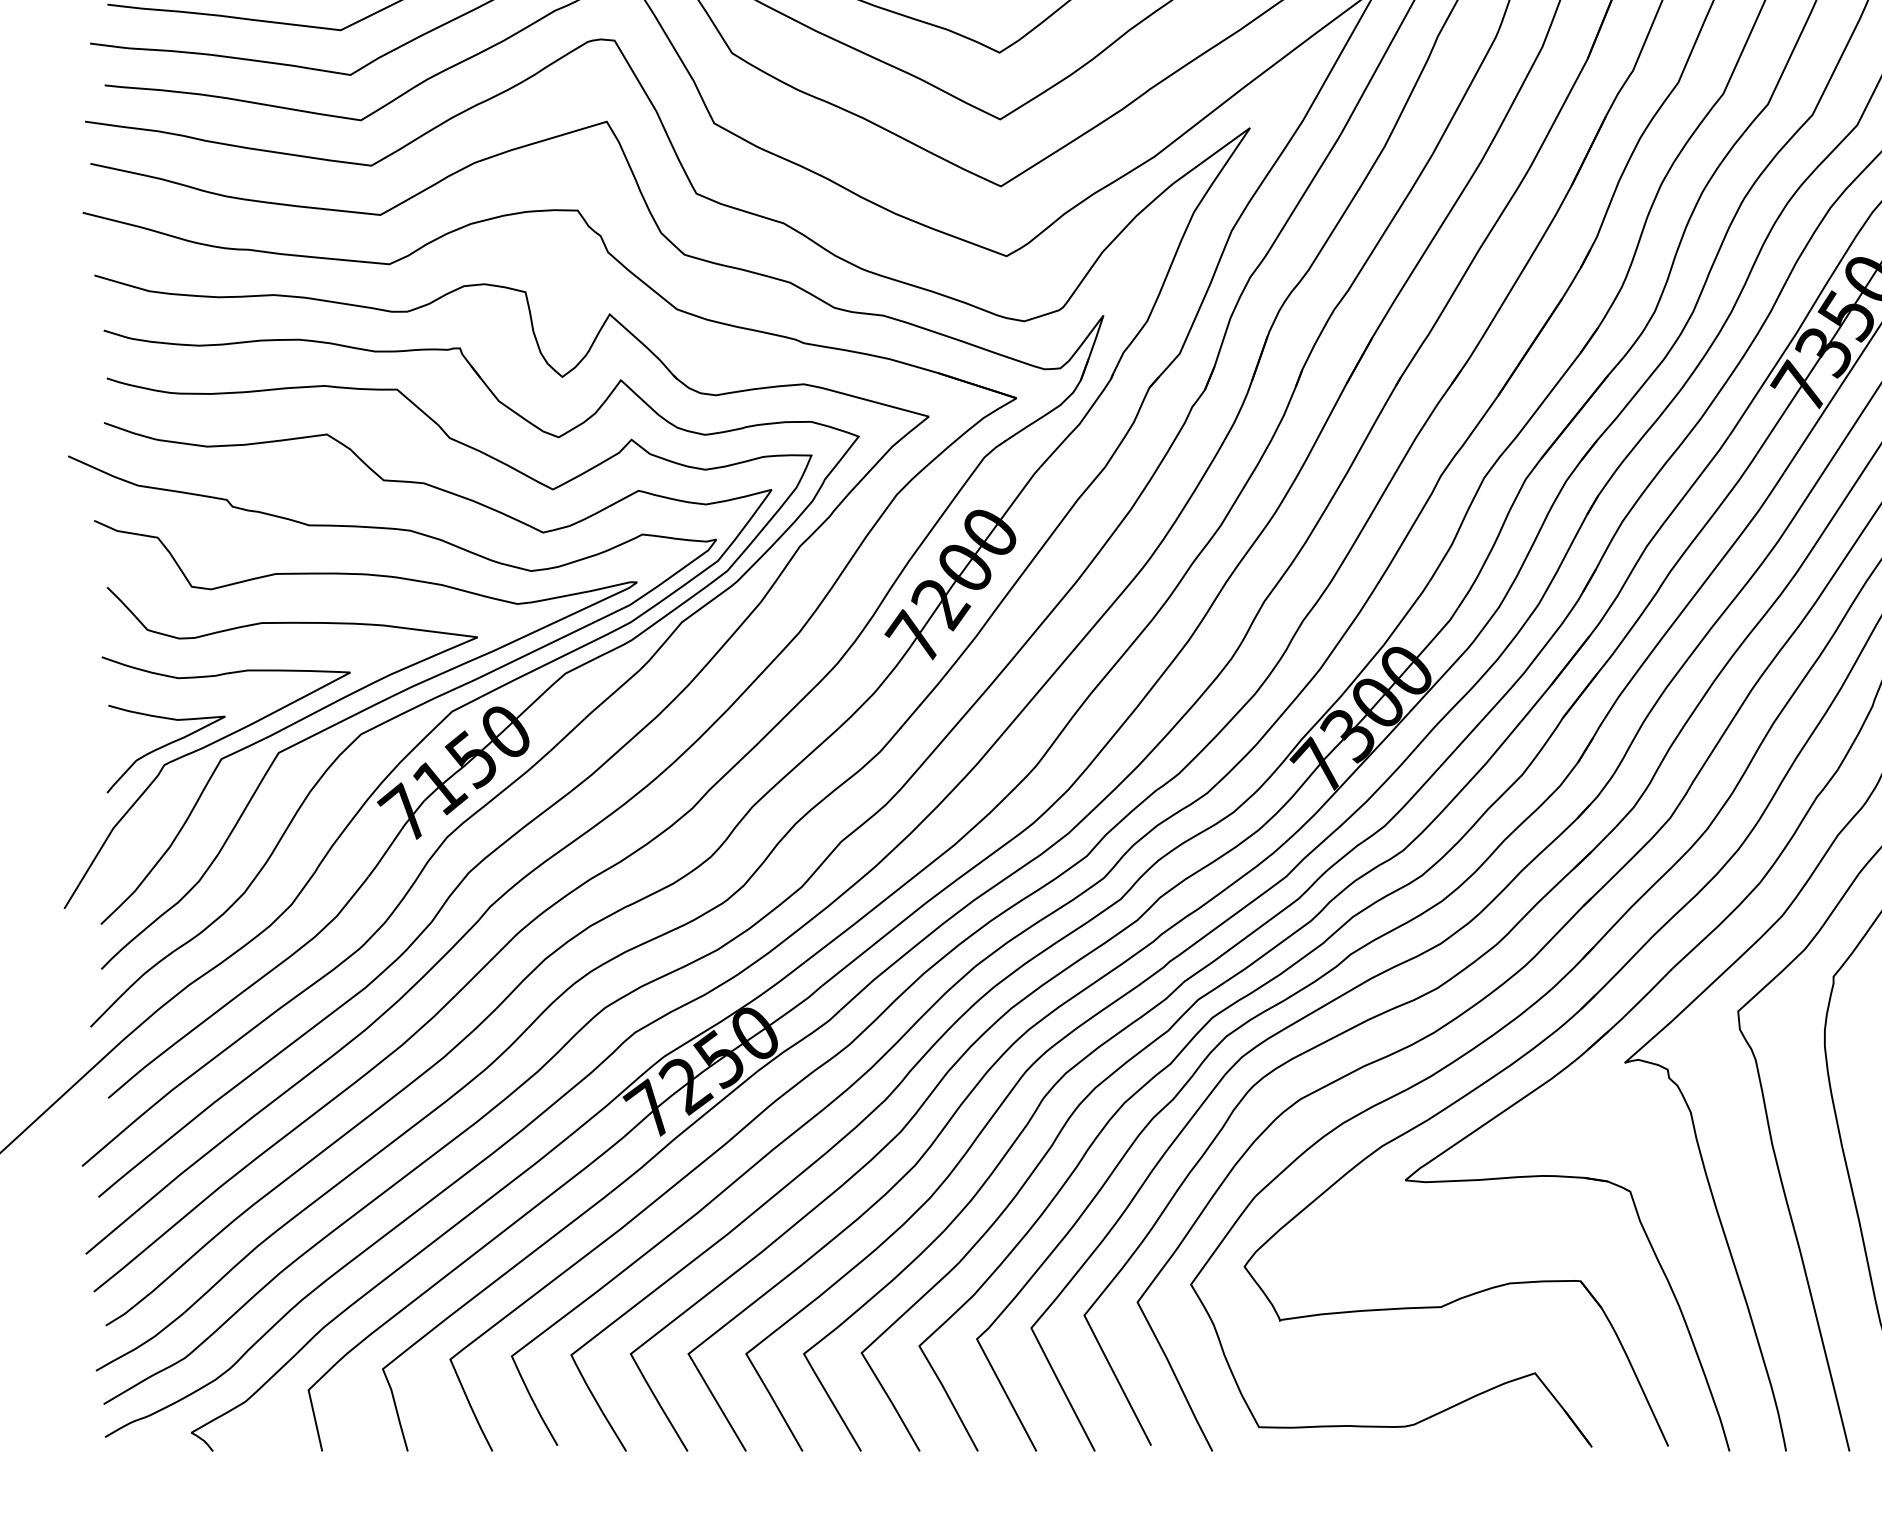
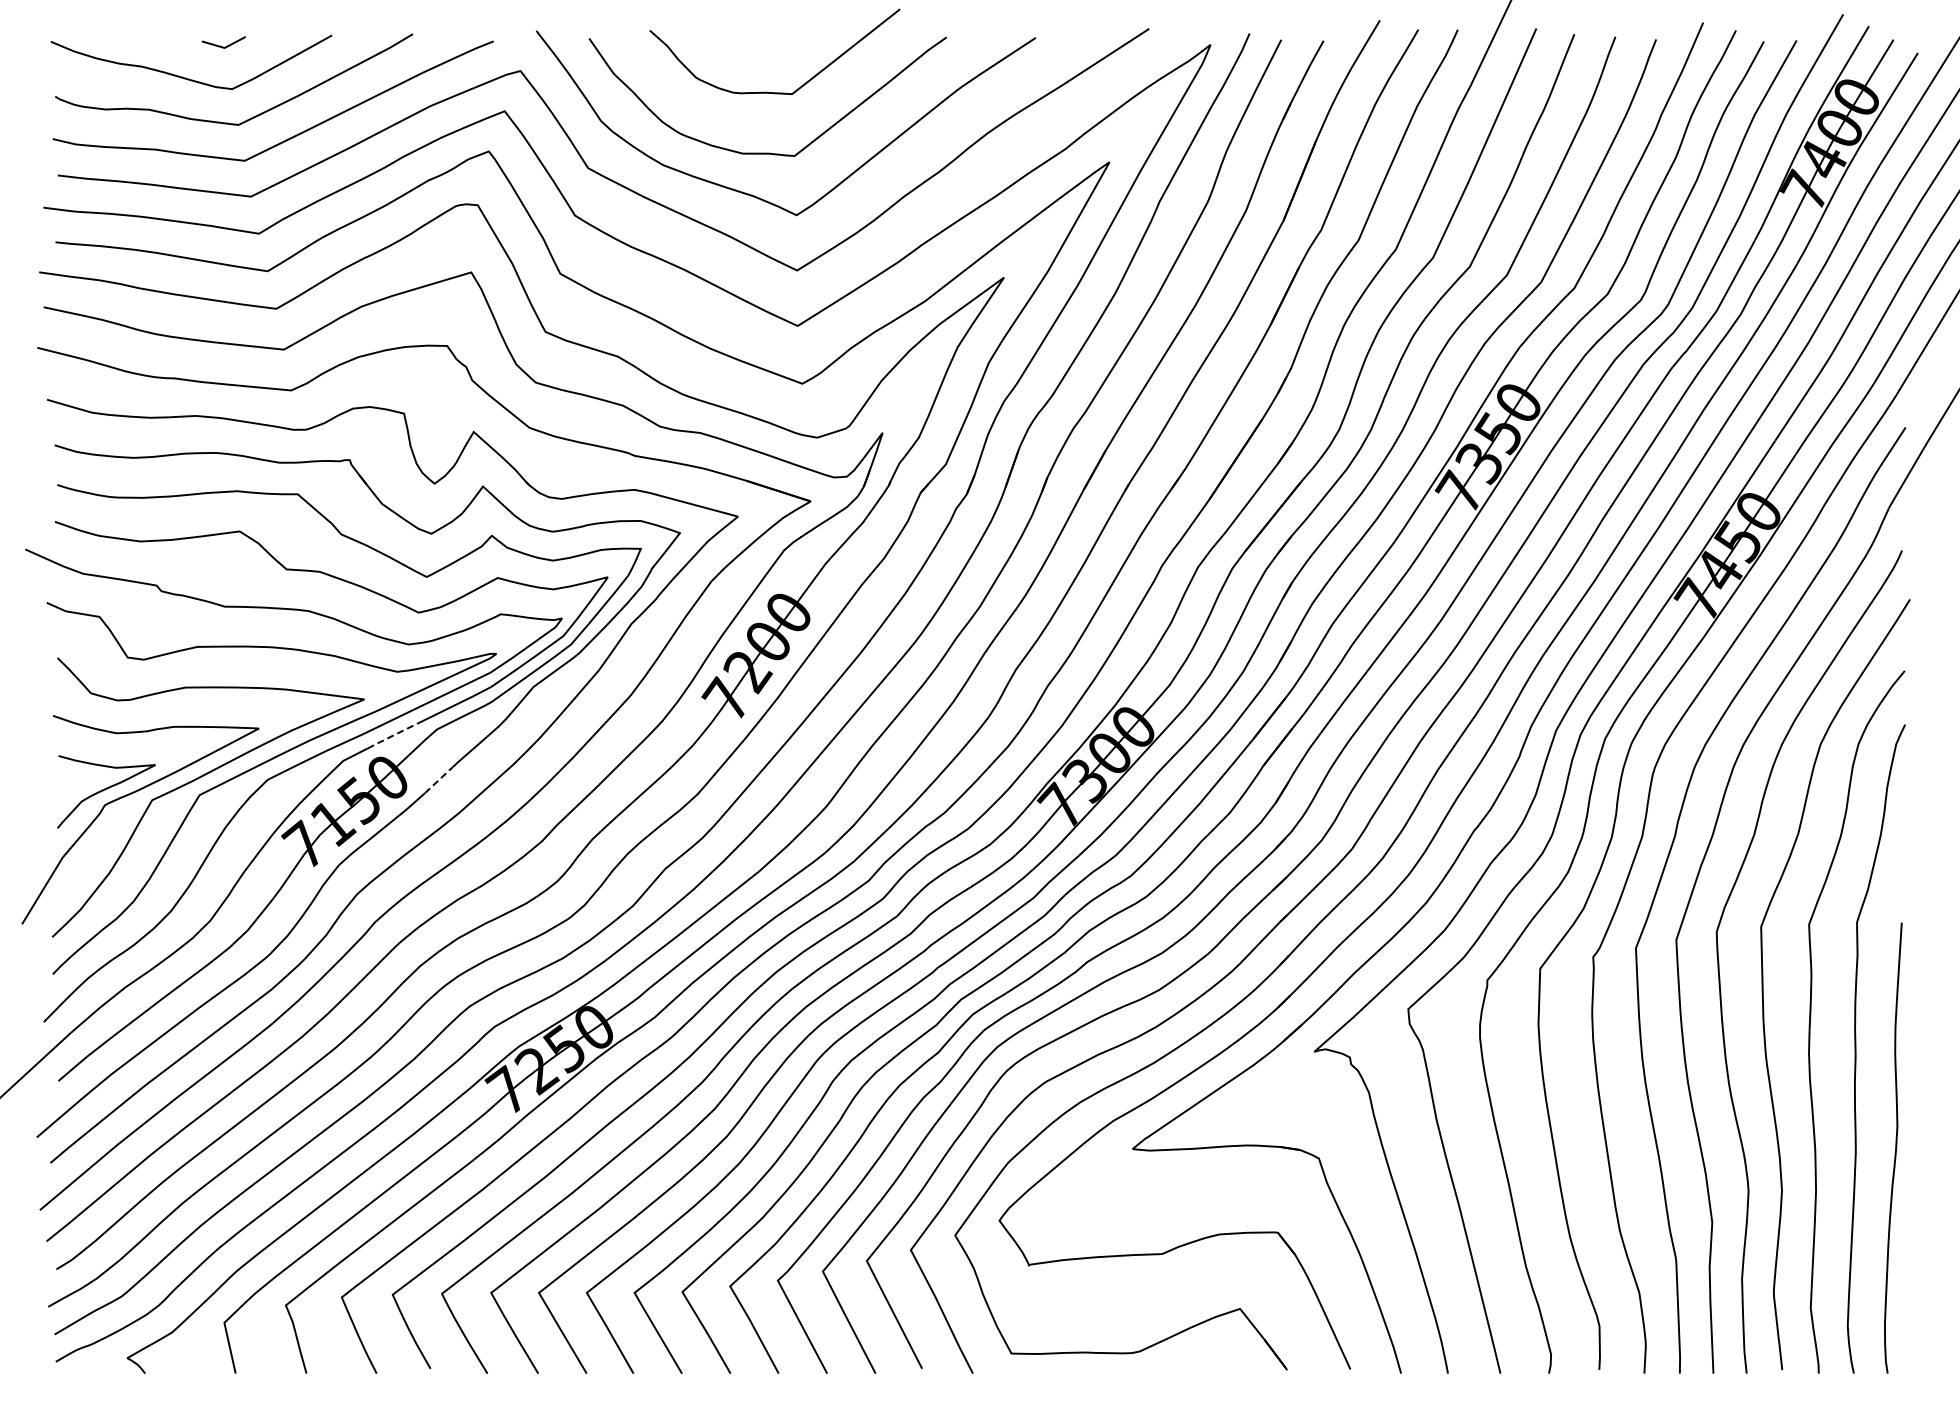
line: (511, 680) -> (392, 735), solid -> dashed
line: (567, 735) -> (438, 780), solid -> dashed

